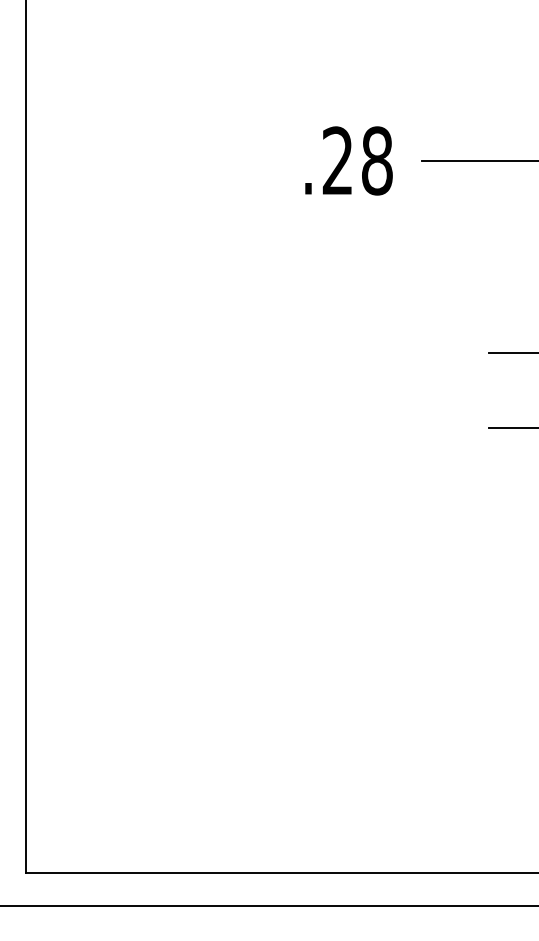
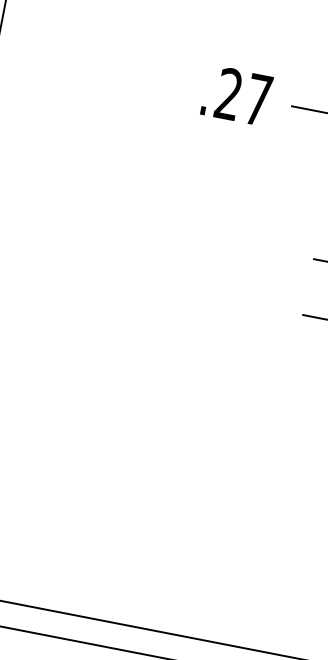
text: (377, 160) -> (258, 99), .28 -> .27

